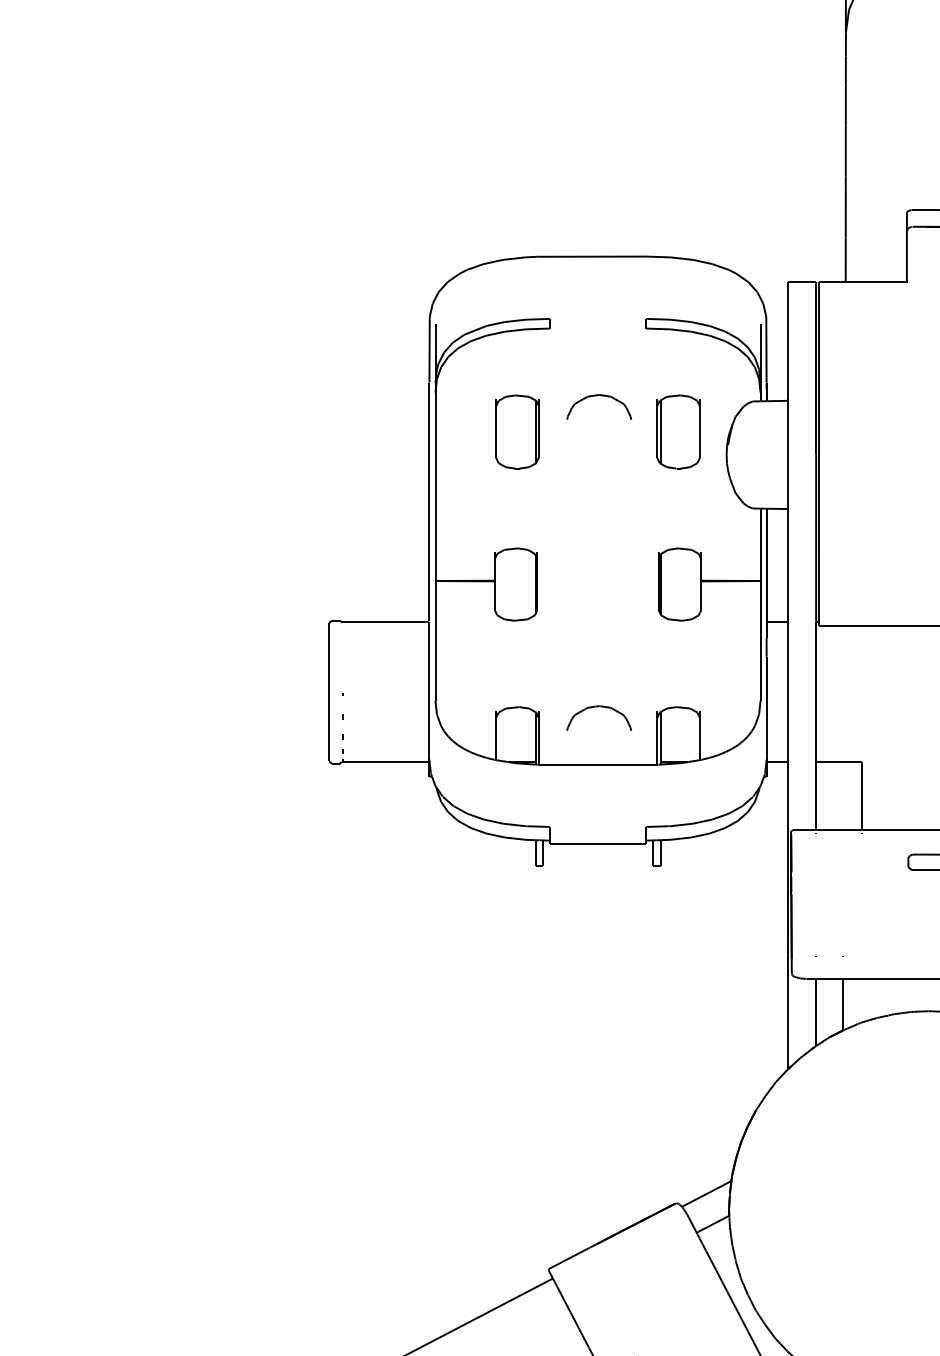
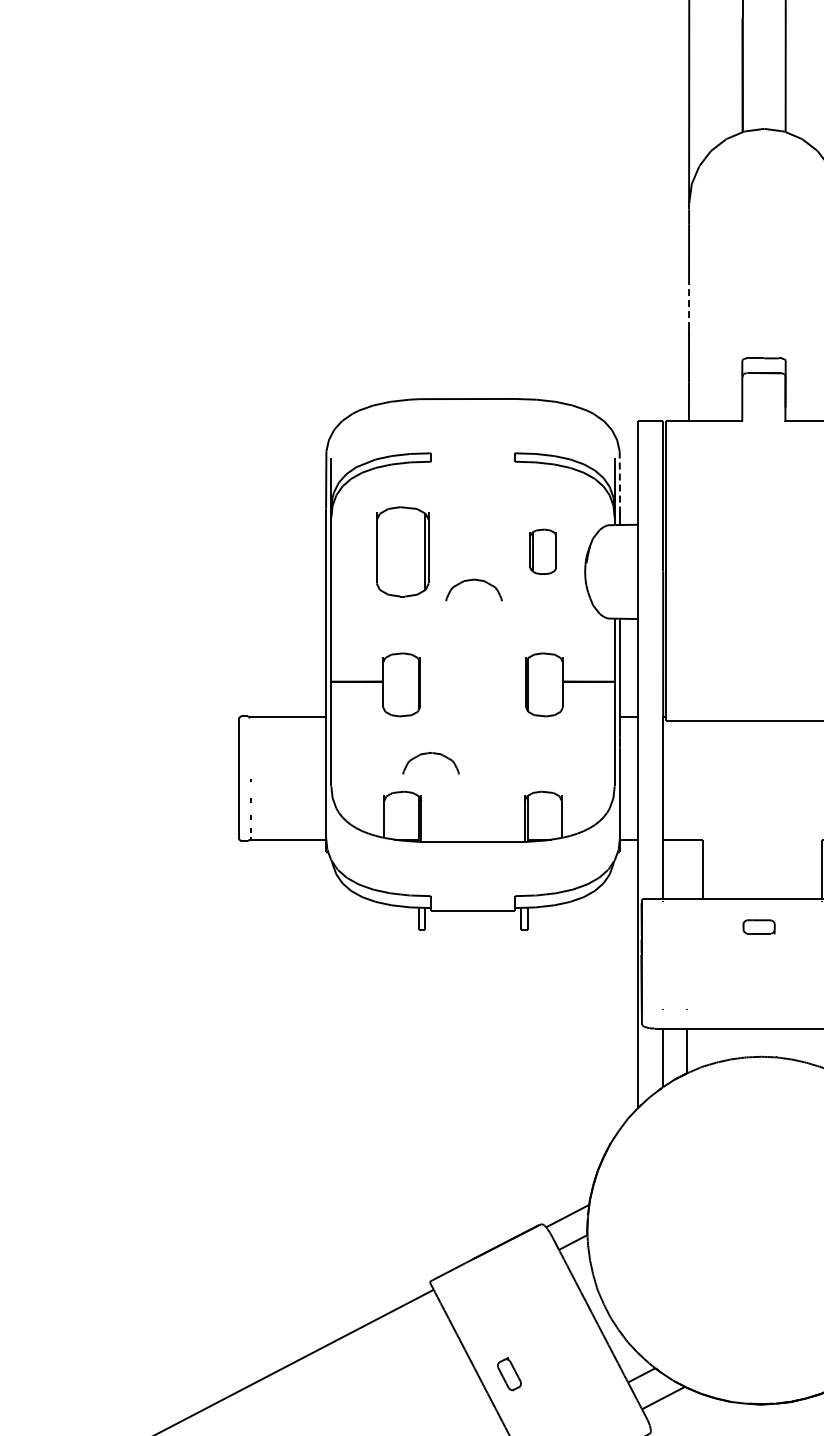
line: (846, 150) -> (689, 306), solid -> dashed
line: (766, 350) -> (619, 480), solid -> dashed
part: (593, 397) -> (469, 581), moved
part: (517, 431) -> (402, 551), size x1.4
part: (678, 431) -> (543, 551), size x0.7
part: (596, 708) -> (428, 754), moved

